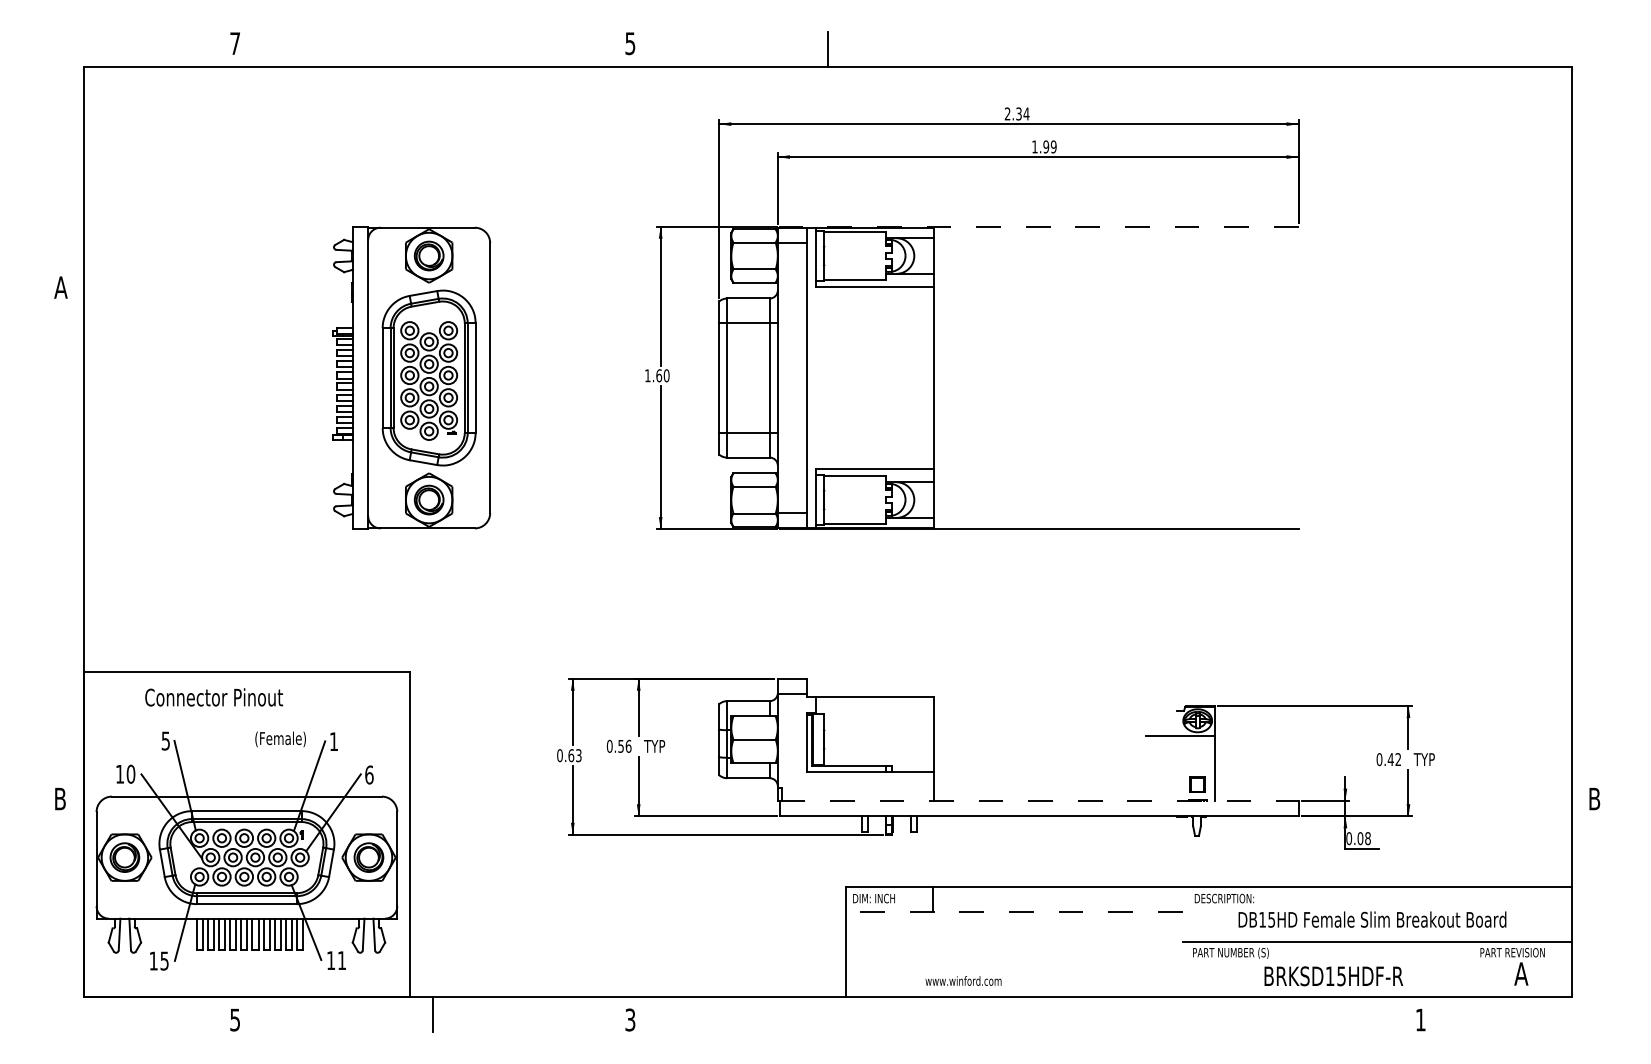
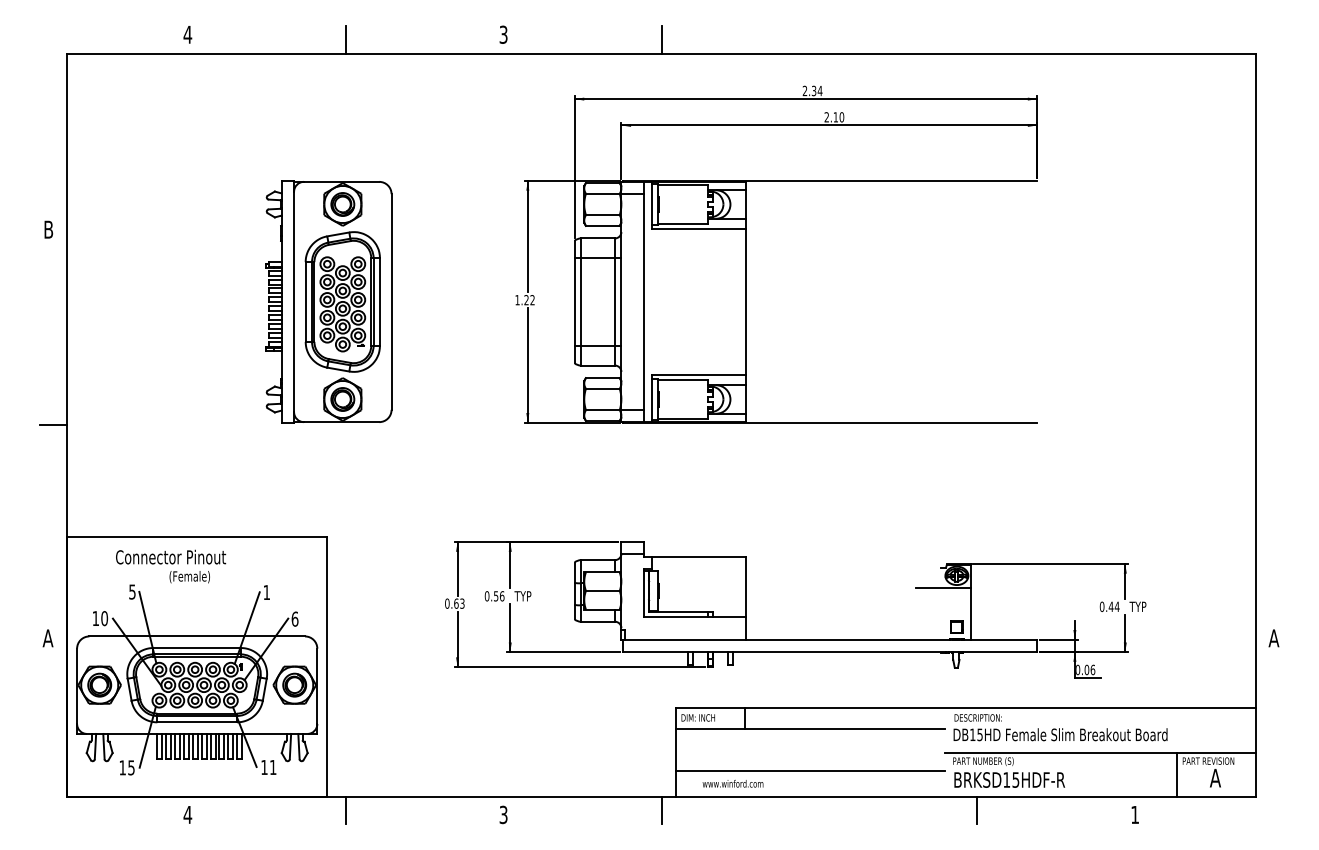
text: (234, 43) -> (187, 34), 7 -> 4
text: (630, 43) -> (503, 34), 5 -> 3
line: (433, 49) -> (346, 39), added
text: (1044, 146) -> (834, 116), 1.99 -> 2.10
line: (1038, 226) -> (829, 180), dashed -> solid
text: (60, 287) -> (48, 229), A -> B
text: (662, 375) -> (529, 299), 1.60 -> 1.22
line: (66, 532) -> (53, 425), added
text: (280, 739) -> (189, 577), moved
text: (1398, 759) -> (1117, 606), 0.42 -> 0.44
text: (59, 798) -> (47, 637), B -> A
text: (1594, 798) -> (1273, 637), B -> A
line: (1039, 800) -> (830, 639), dashed -> solid
text: (1367, 838) -> (1092, 669), 0.08 -> 0.06
line: (1013, 912) -> (809, 729), dashed -> solid
text: (1372, 919) -> (1060, 734), moved
line: (1014, 964) -> (810, 770), added
line: (1473, 969) -> (1177, 774), added
text: (1333, 976) -> (1009, 780), moved
text: (963, 980) -> (733, 783), moved
line: (828, 1014) -> (661, 810), added
line: (1223, 1014) -> (977, 810), added
text: (234, 1019) -> (187, 814), 5 -> 4

